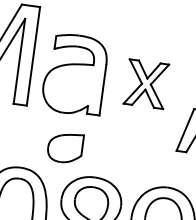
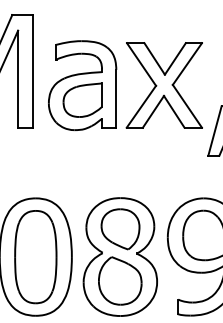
part: (145, 84) -> (163, 85), size x1.67
part: (65, 147) -> (82, 99), moved

